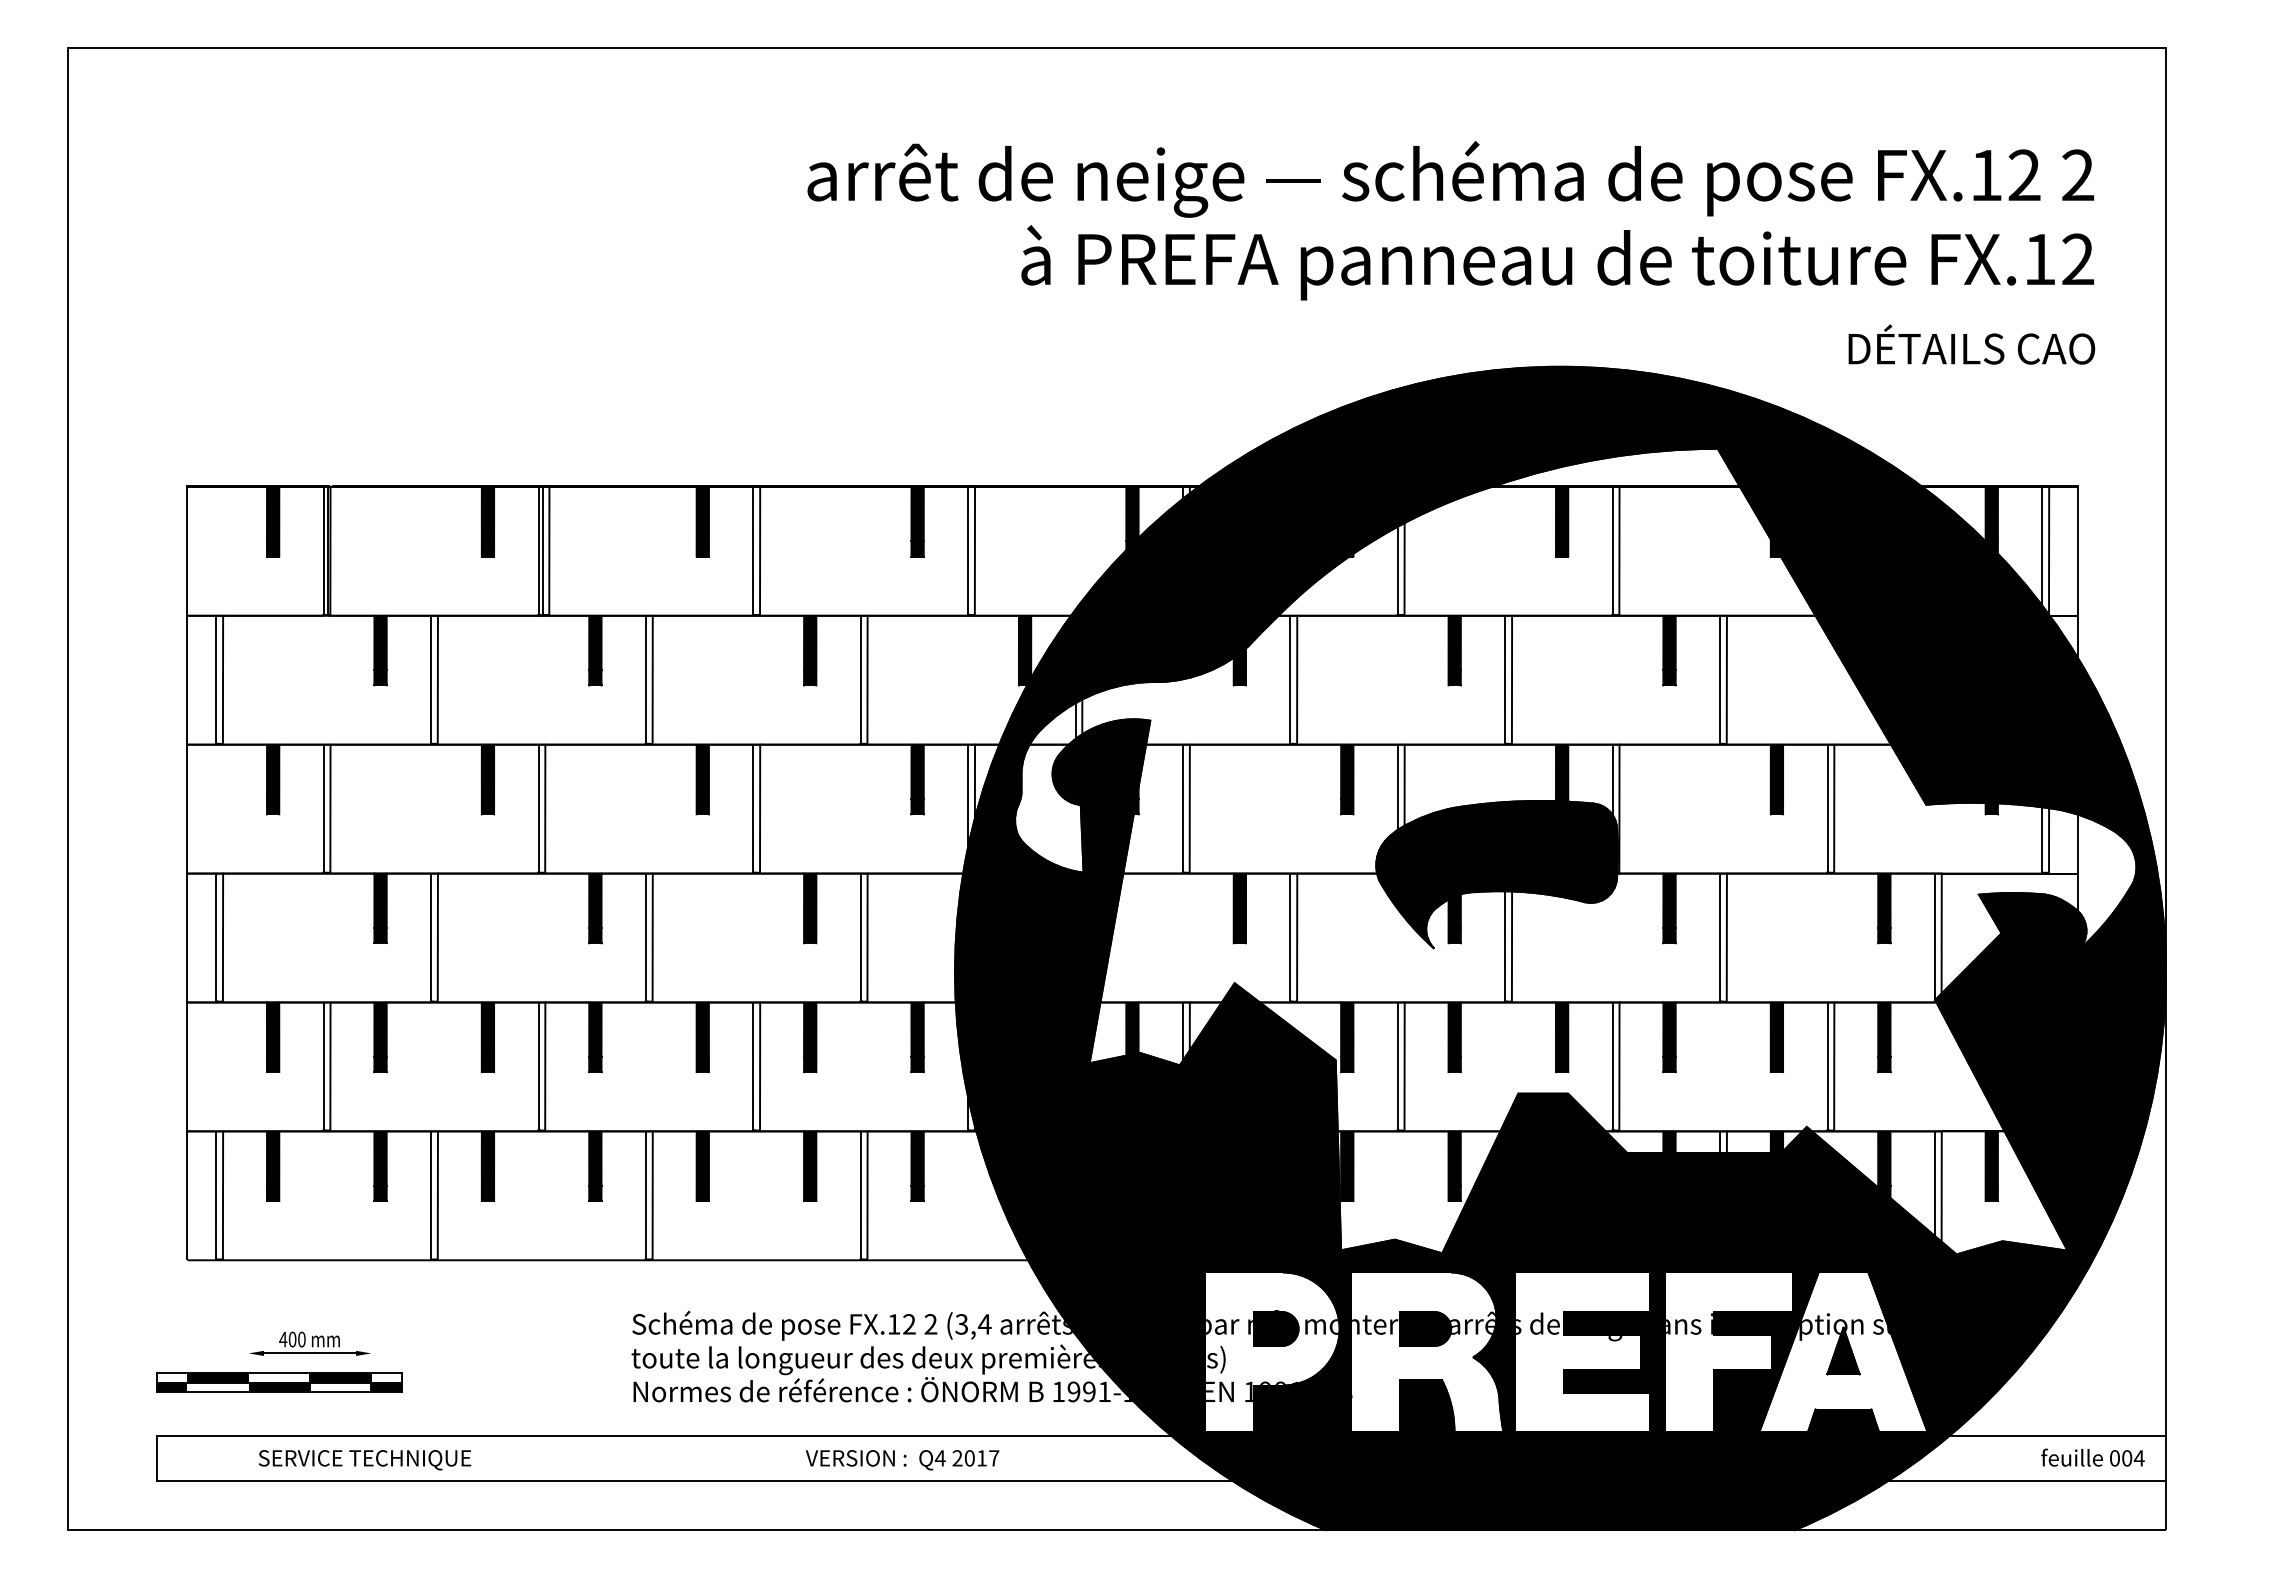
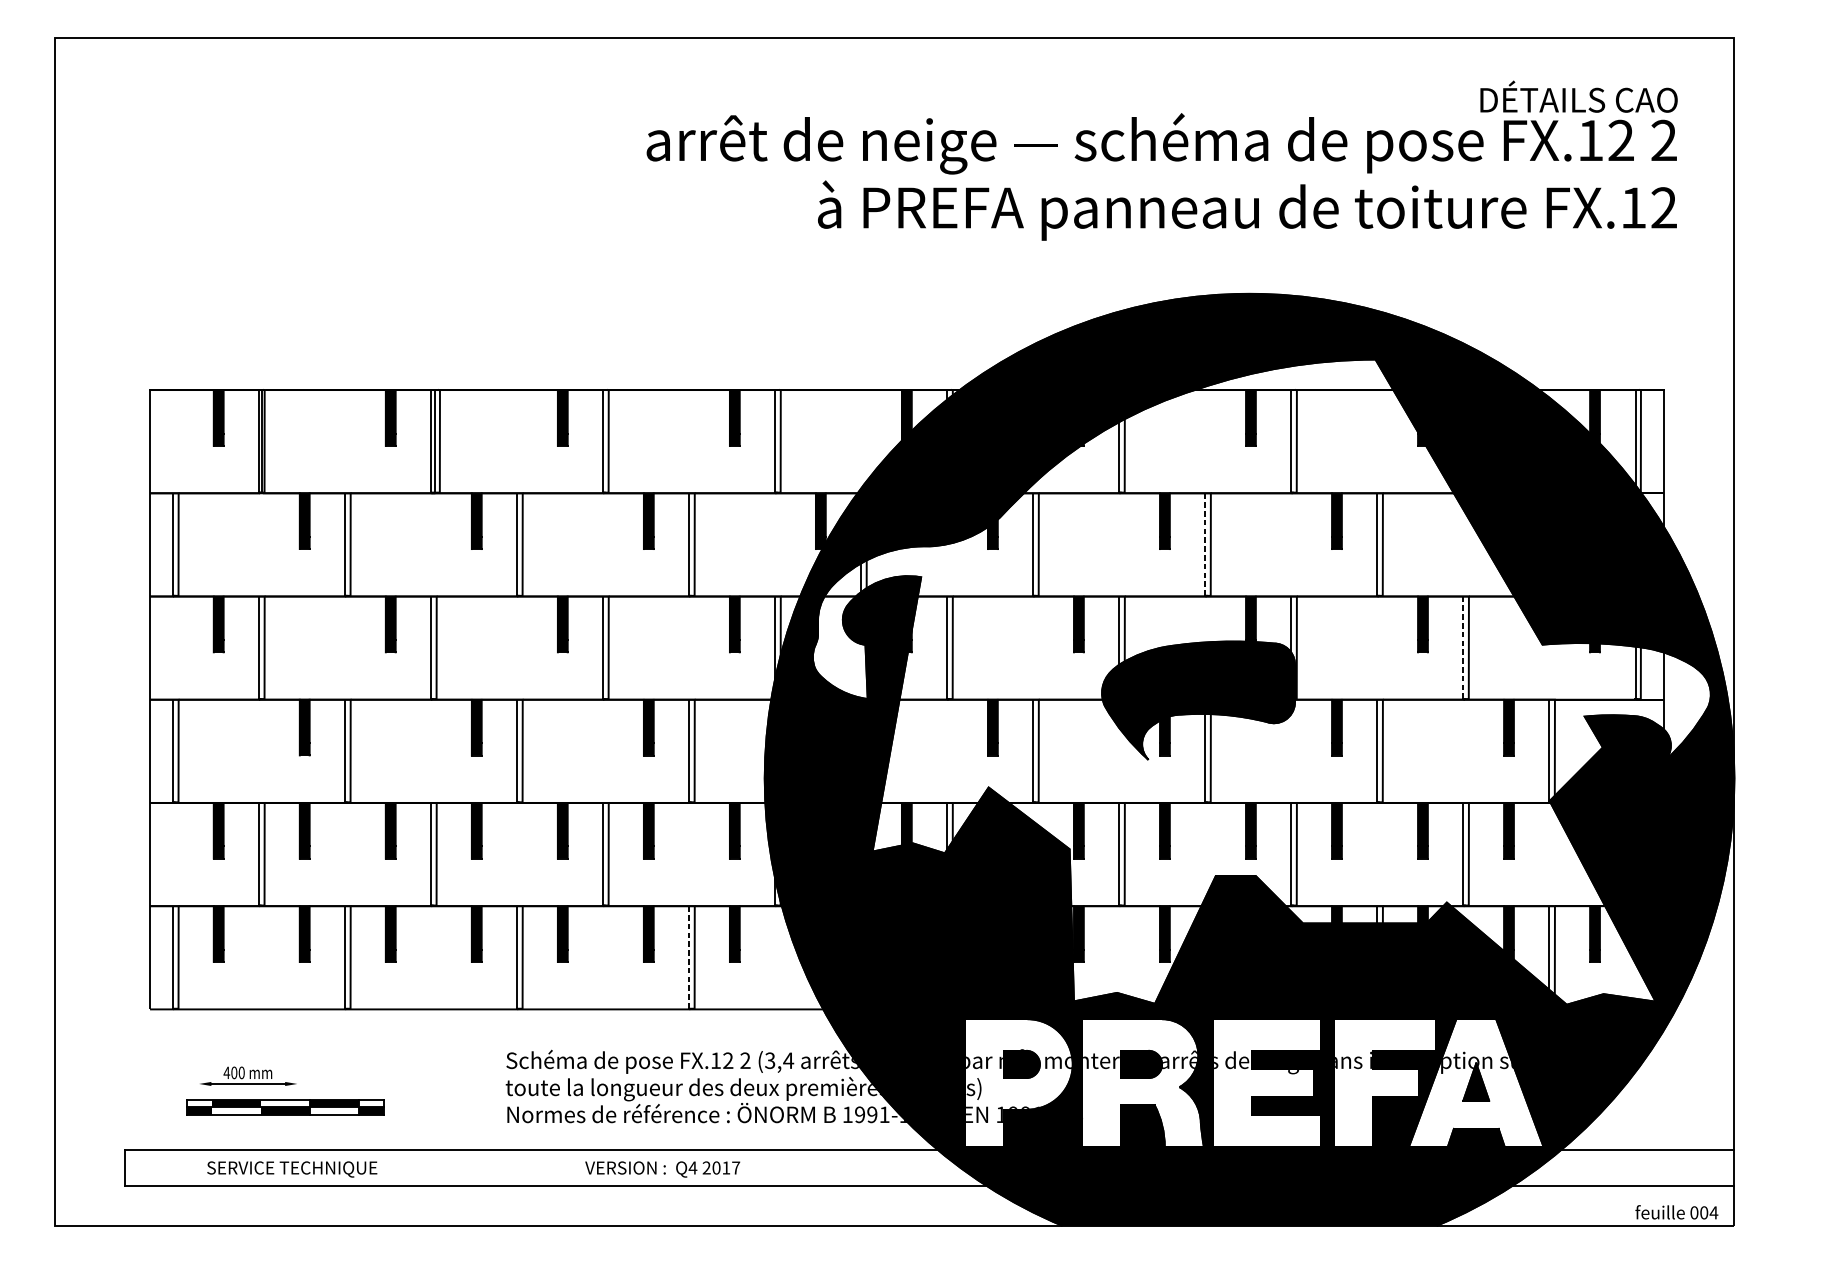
text: (1971, 344) -> (1578, 96), moved
line: (1505, 680) -> (1205, 545), solid -> dashed
line: (1827, 809) -> (1463, 648), solid -> dashed
line: (860, 1195) -> (689, 957), solid -> dashed
part: (279, 1382) -> (285, 1107), moved
text: (2092, 1457) -> (1676, 1212), moved
text: (902, 1460) -> (662, 1169), moved

